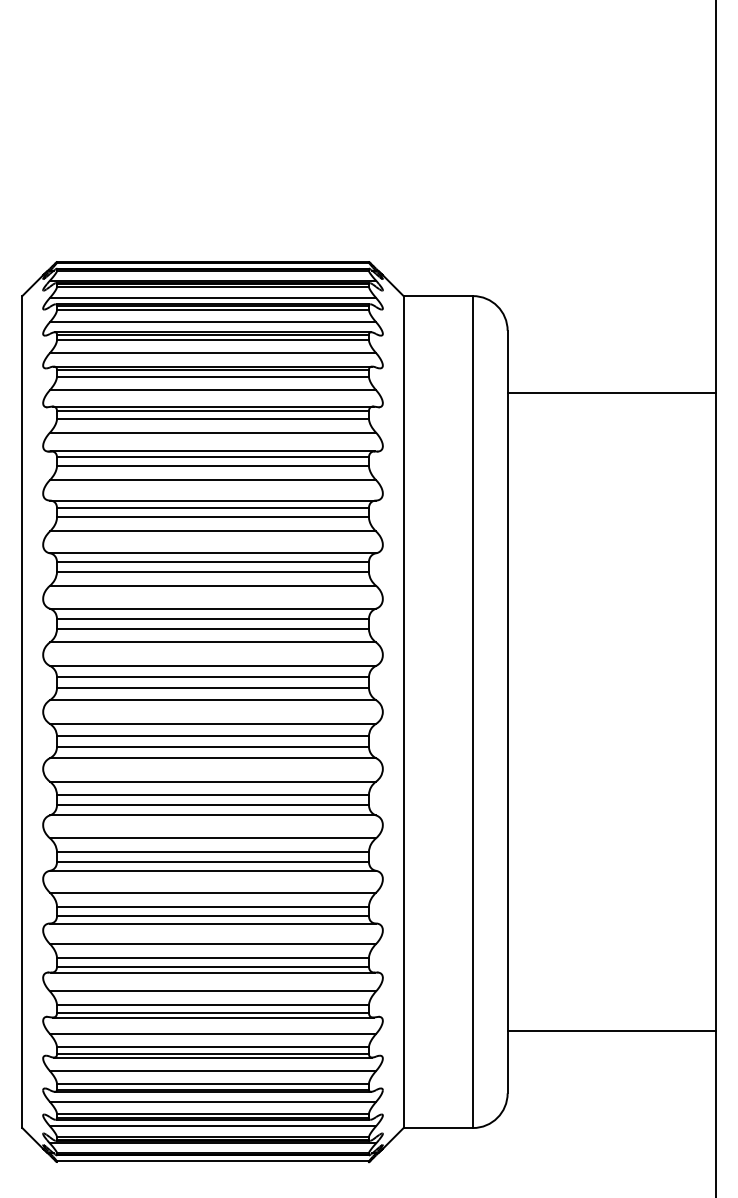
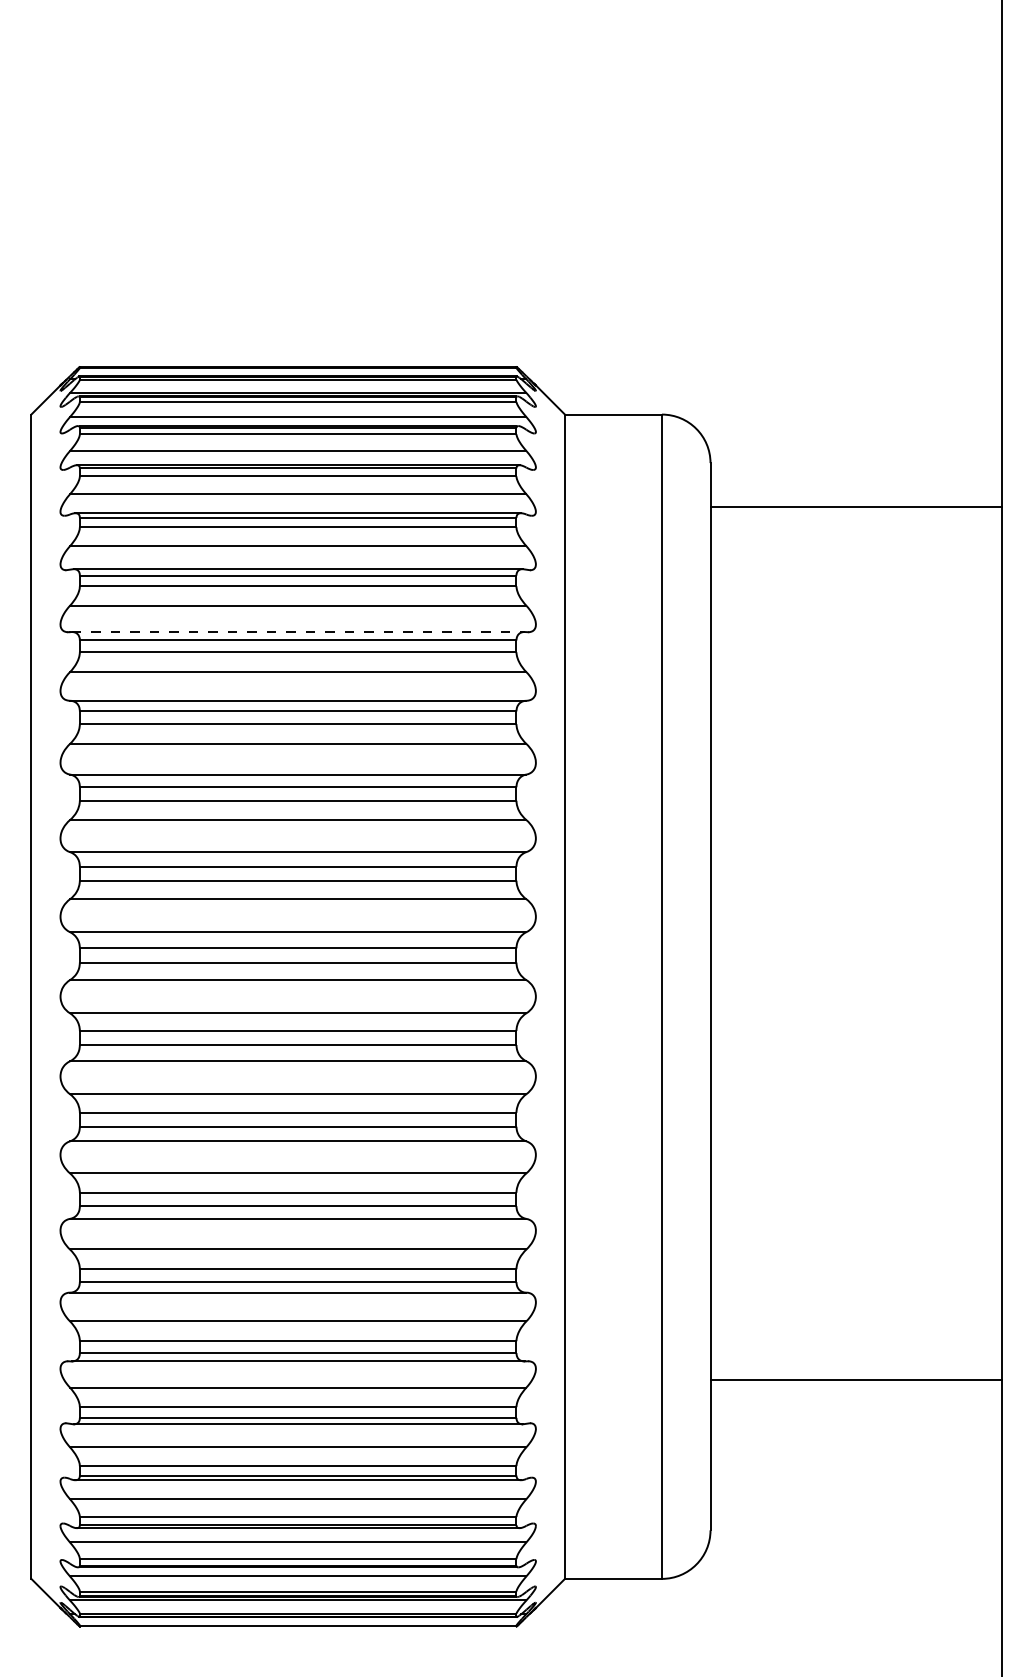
line: (611, 393) -> (855, 507), moved
line: (212, 451) -> (297, 632), solid -> dashed
line: (611, 1030) -> (855, 1379), moved

